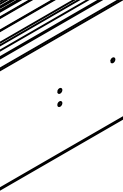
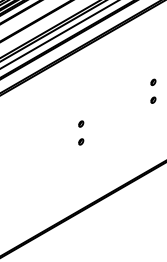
part: (112, 72) -> (153, 99), added

